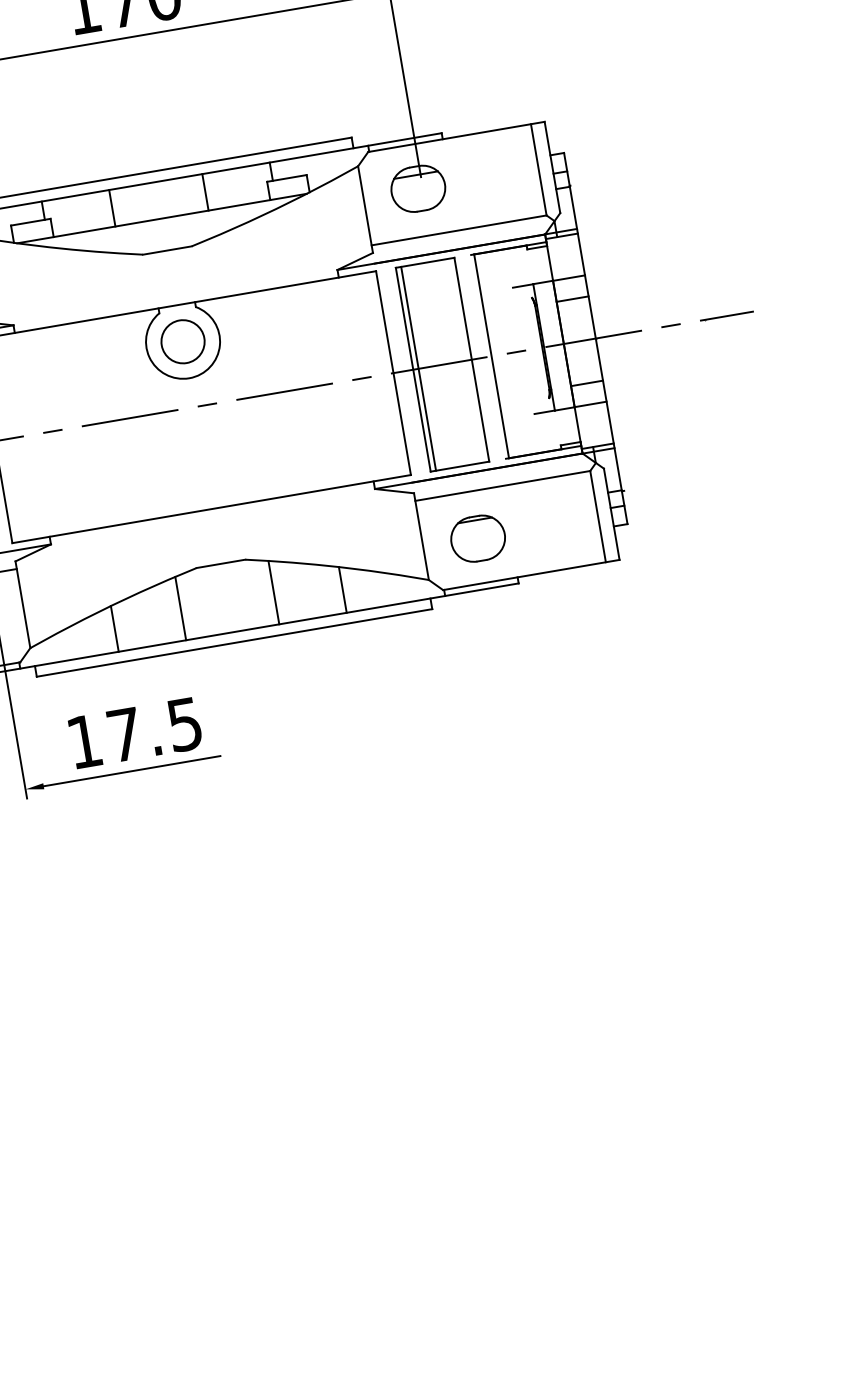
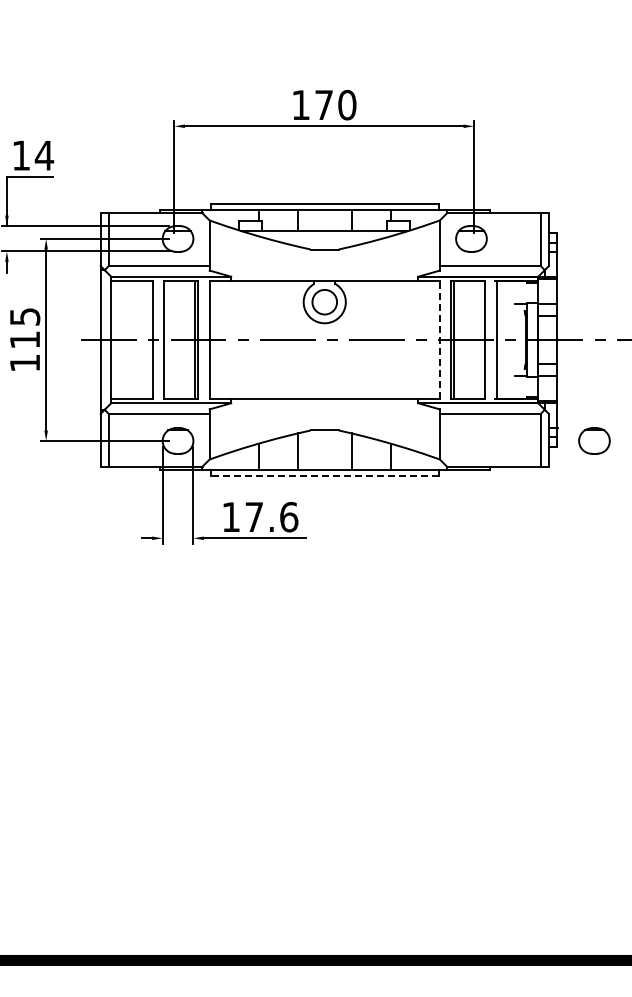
line: (393, 374) -> (439, 340), solid -> dashed
part: (478, 537) -> (594, 440), moved
line: (234, 643) -> (324, 476), solid -> dashed
text: (185, 724) -> (289, 517), 17.5 -> 17.6

